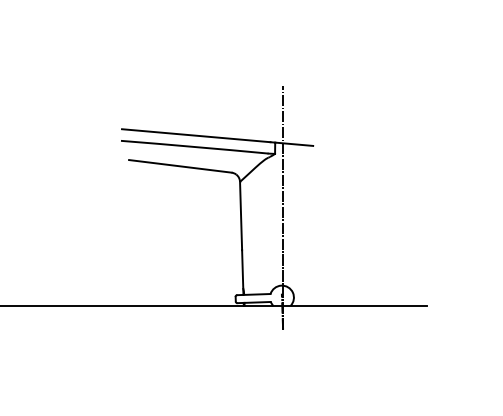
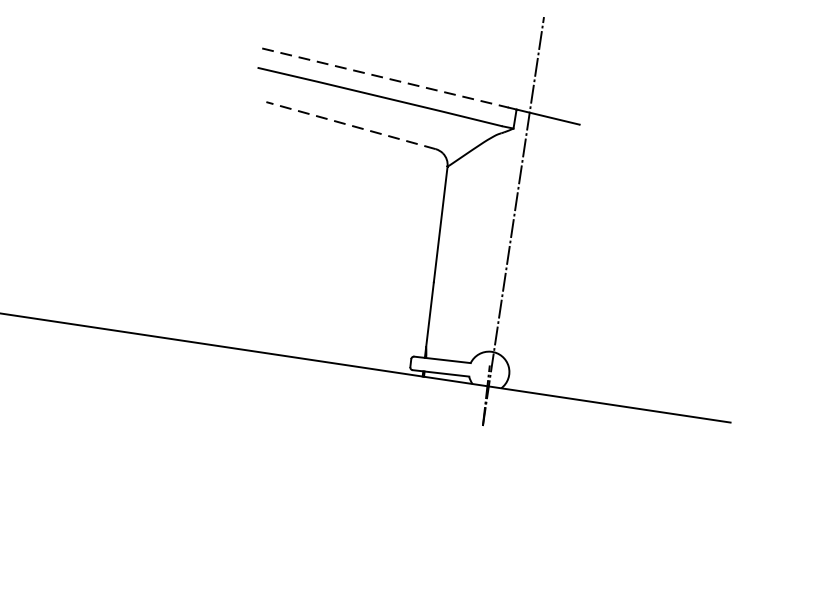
line: (196, 135) -> (385, 77), solid -> dashed
line: (180, 166) -> (351, 125), solid -> dashed

